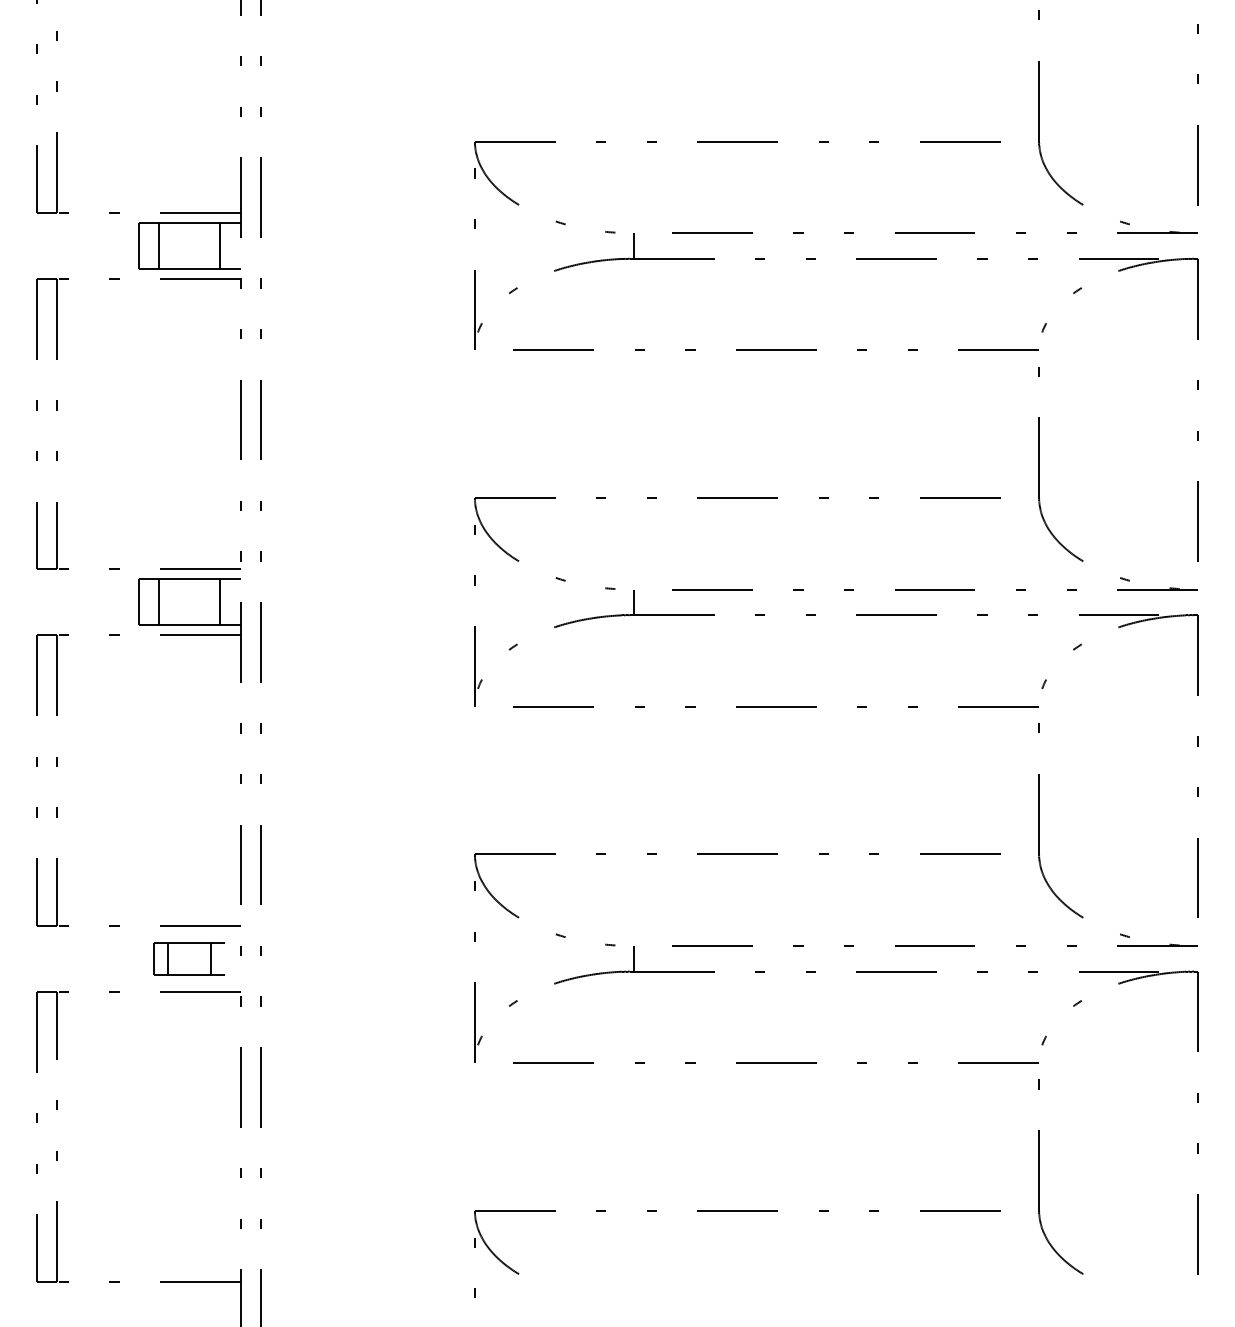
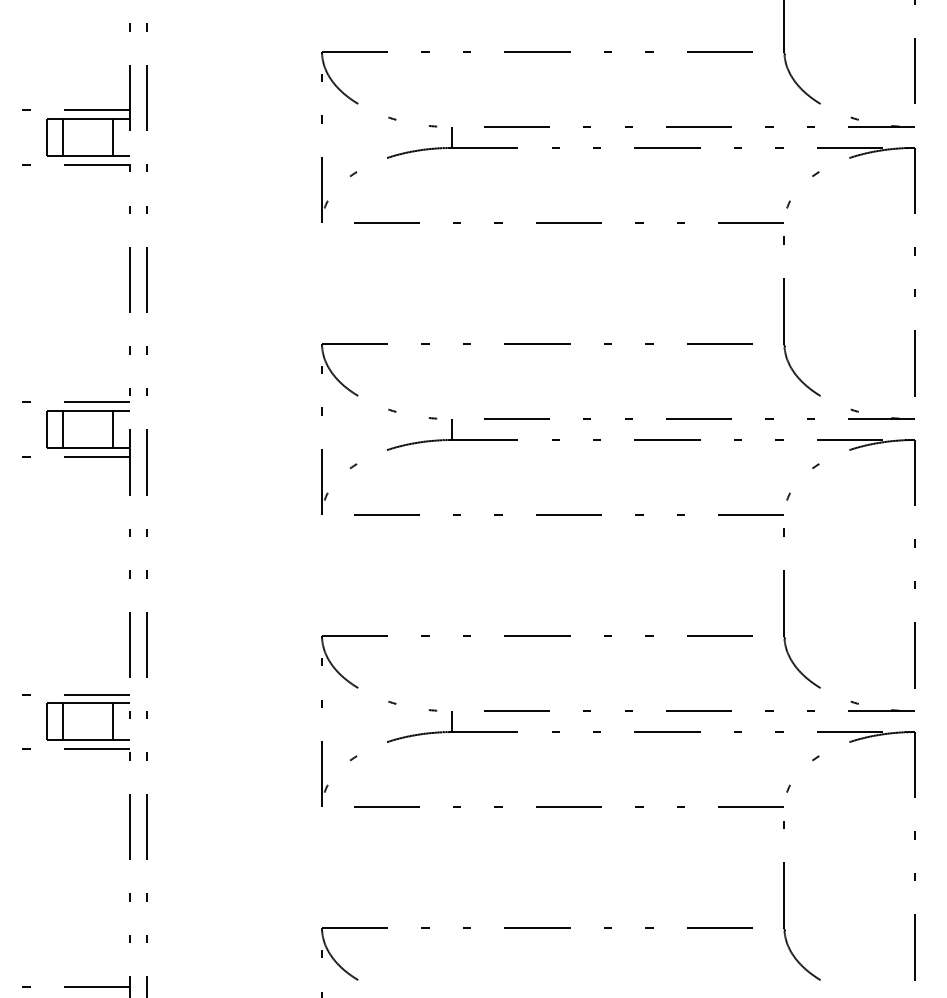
part: (189, 958) -> (88, 721), size x1.43

